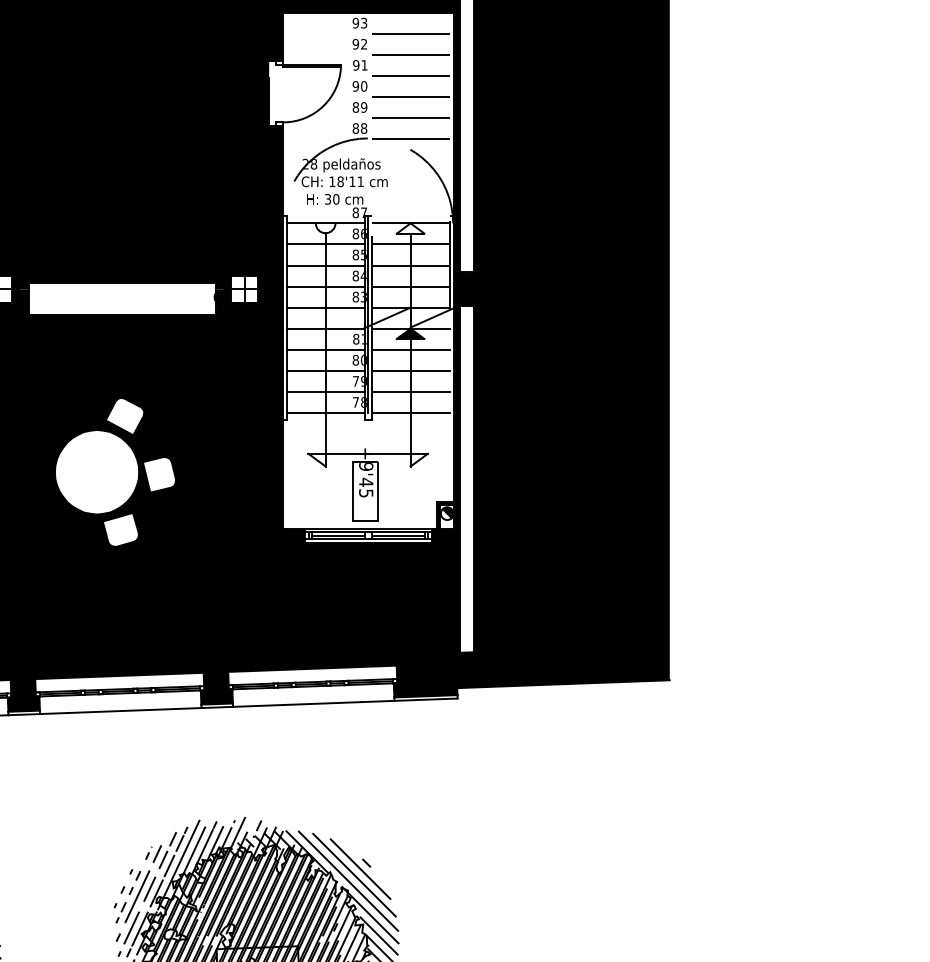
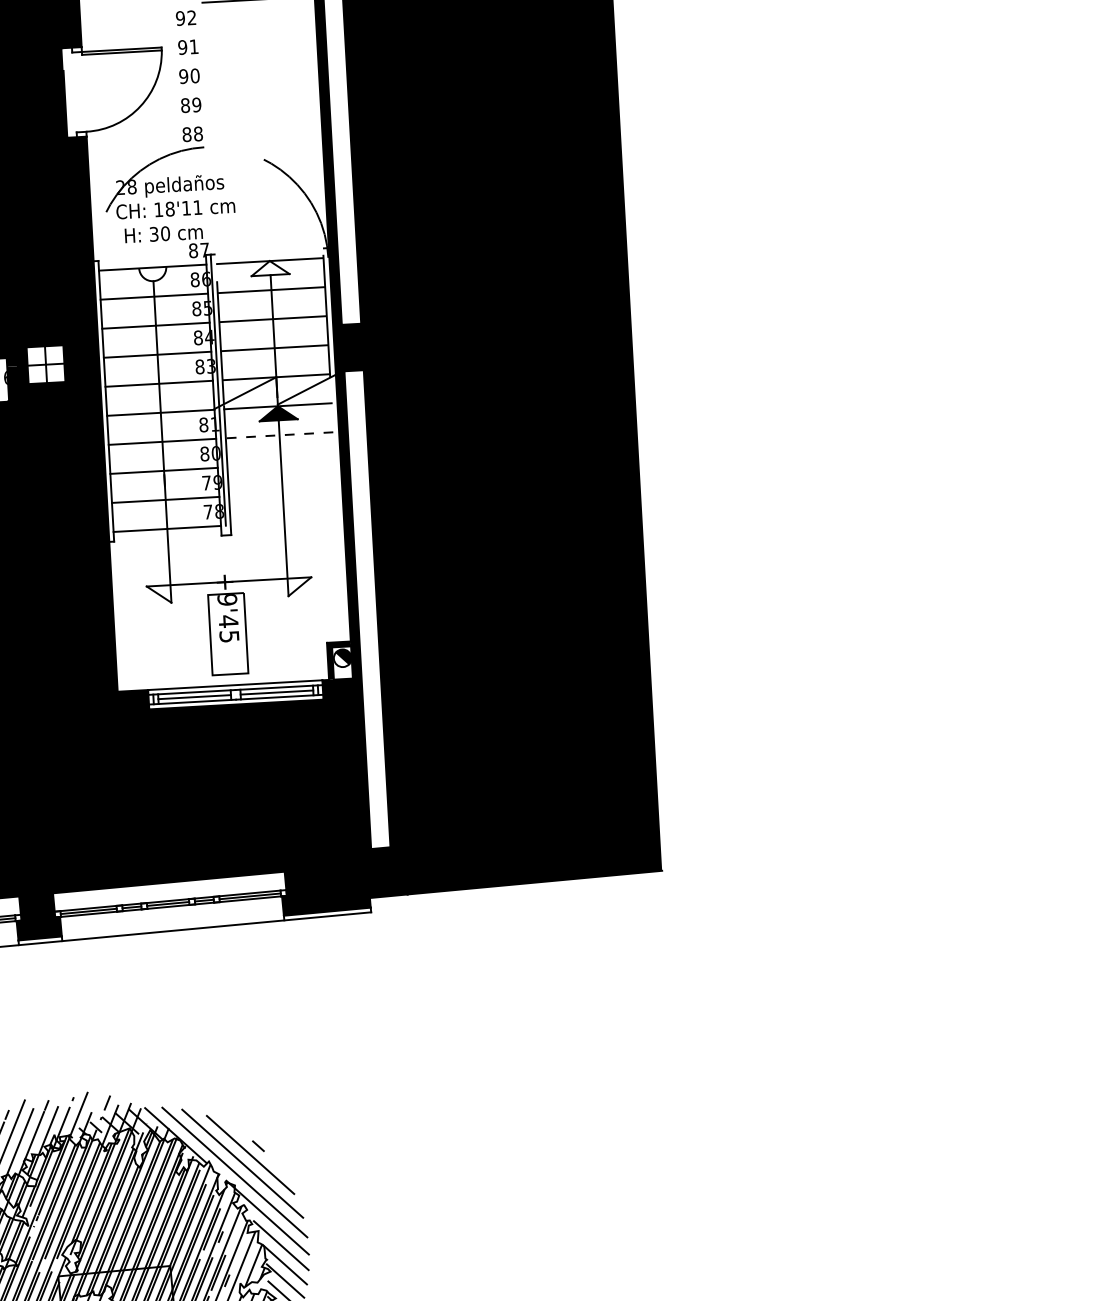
line: (410, 54) -> (256, 28), removed
line: (410, 75) -> (258, 57), removed
line: (410, 96) -> (259, 86), removed
line: (410, 118) -> (261, 116), removed
line: (410, 139) -> (263, 145), removed
line: (410, 349) -> (279, 434), solid -> dashed
line: (410, 370) -> (280, 463), removed
line: (410, 391) -> (282, 492), removed
line: (410, 412) -> (284, 521), removed

